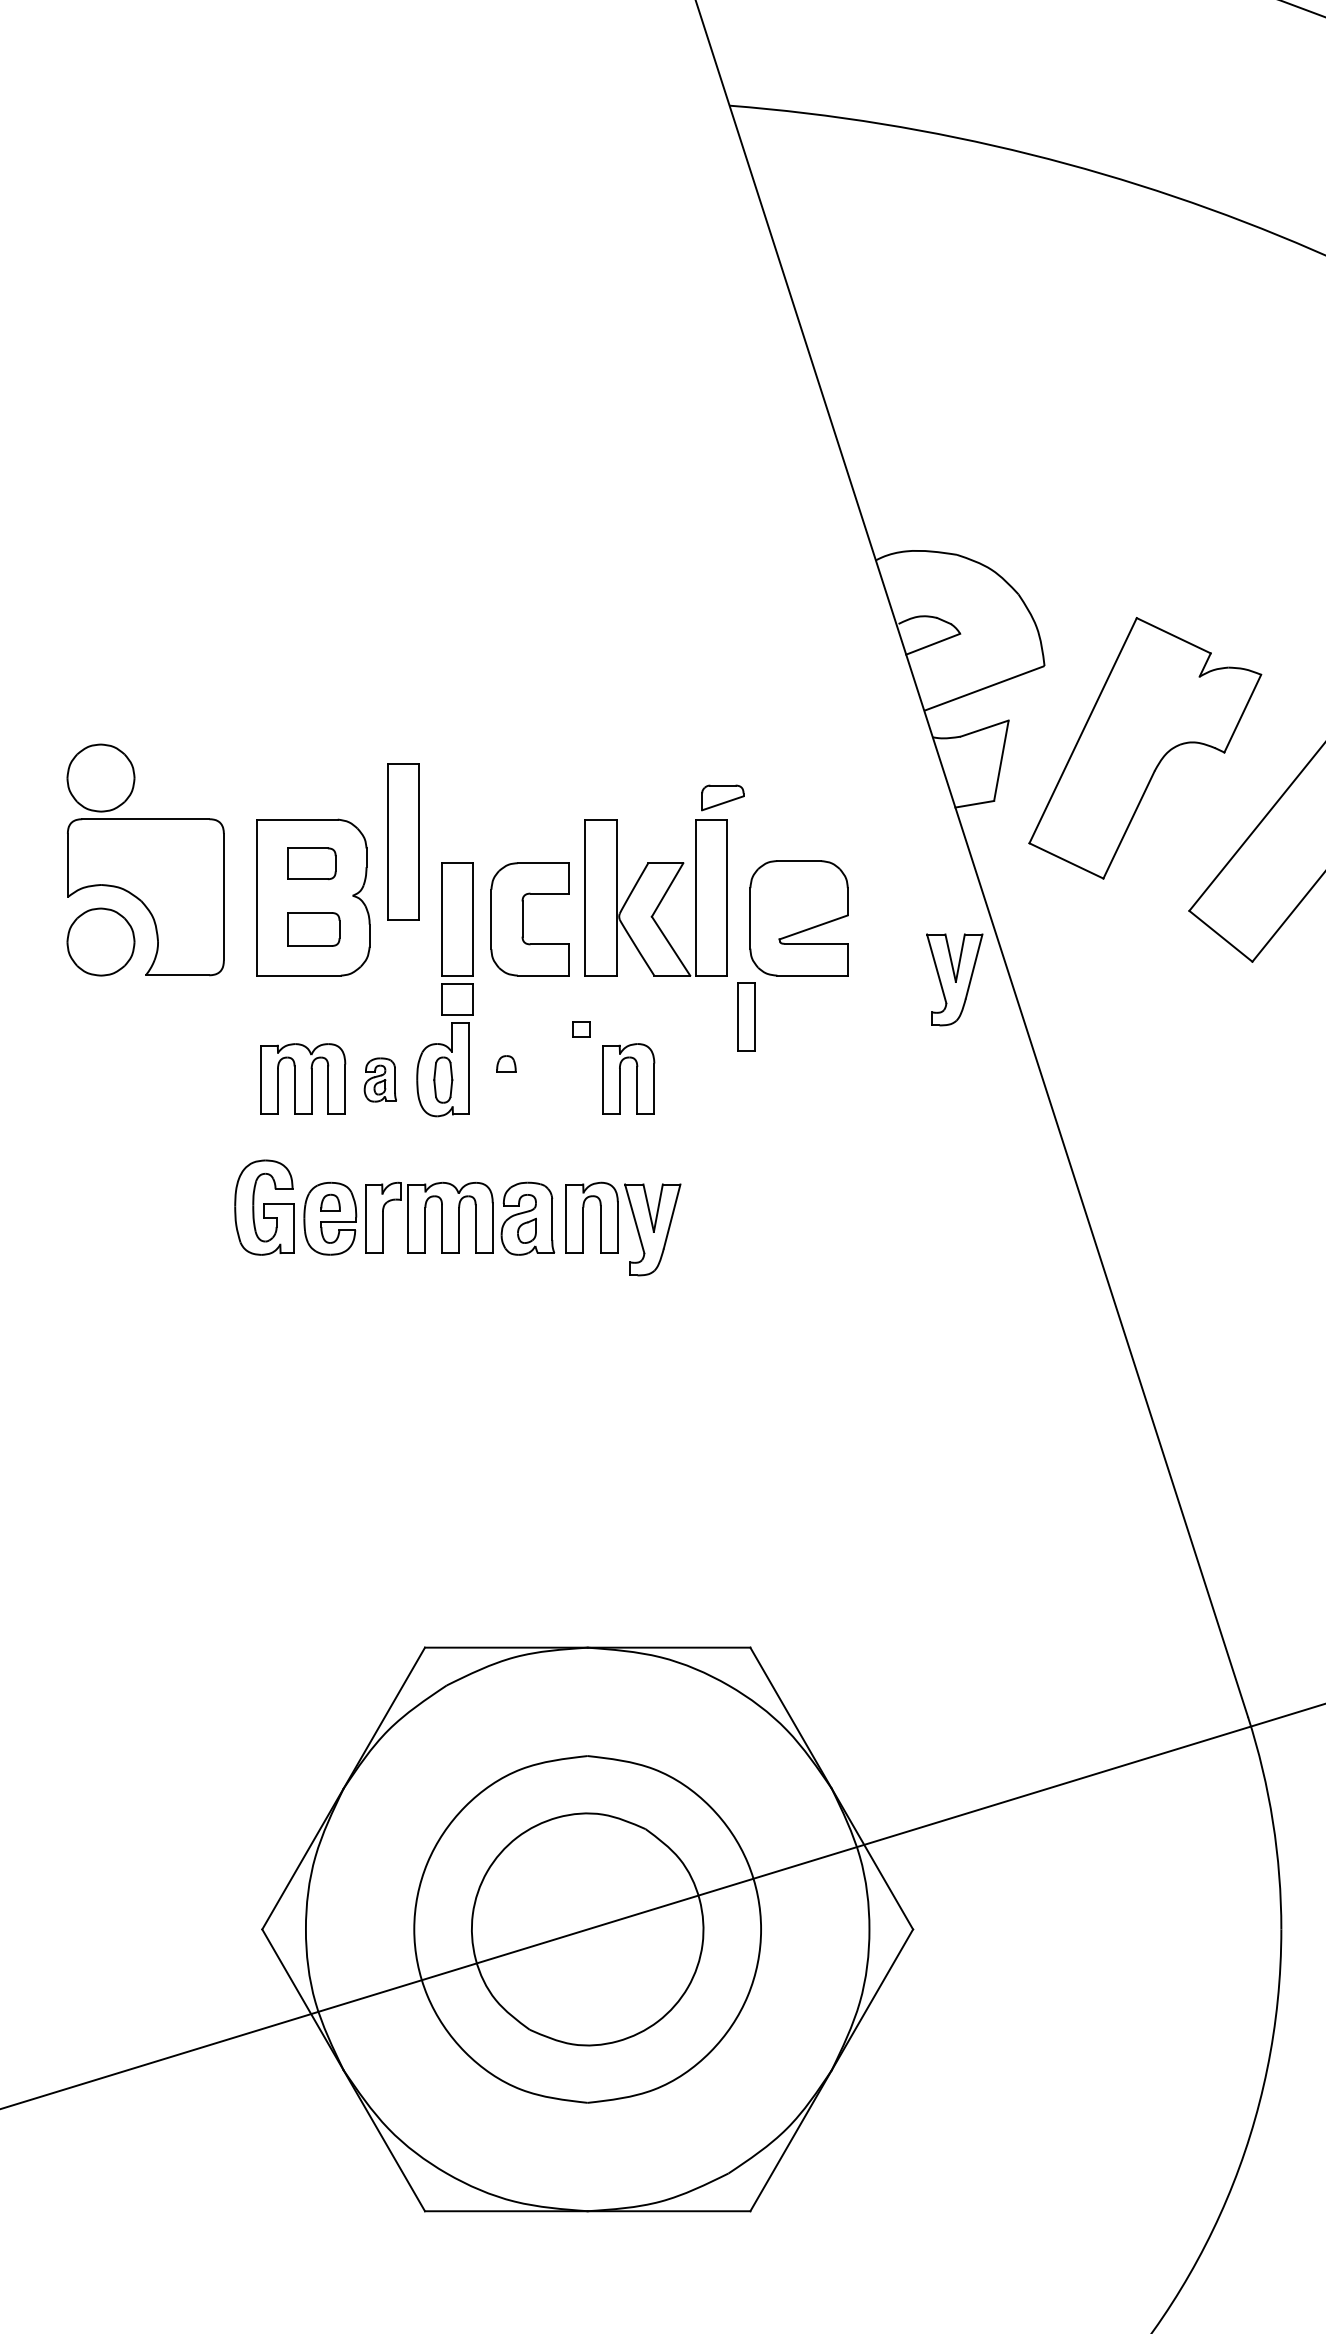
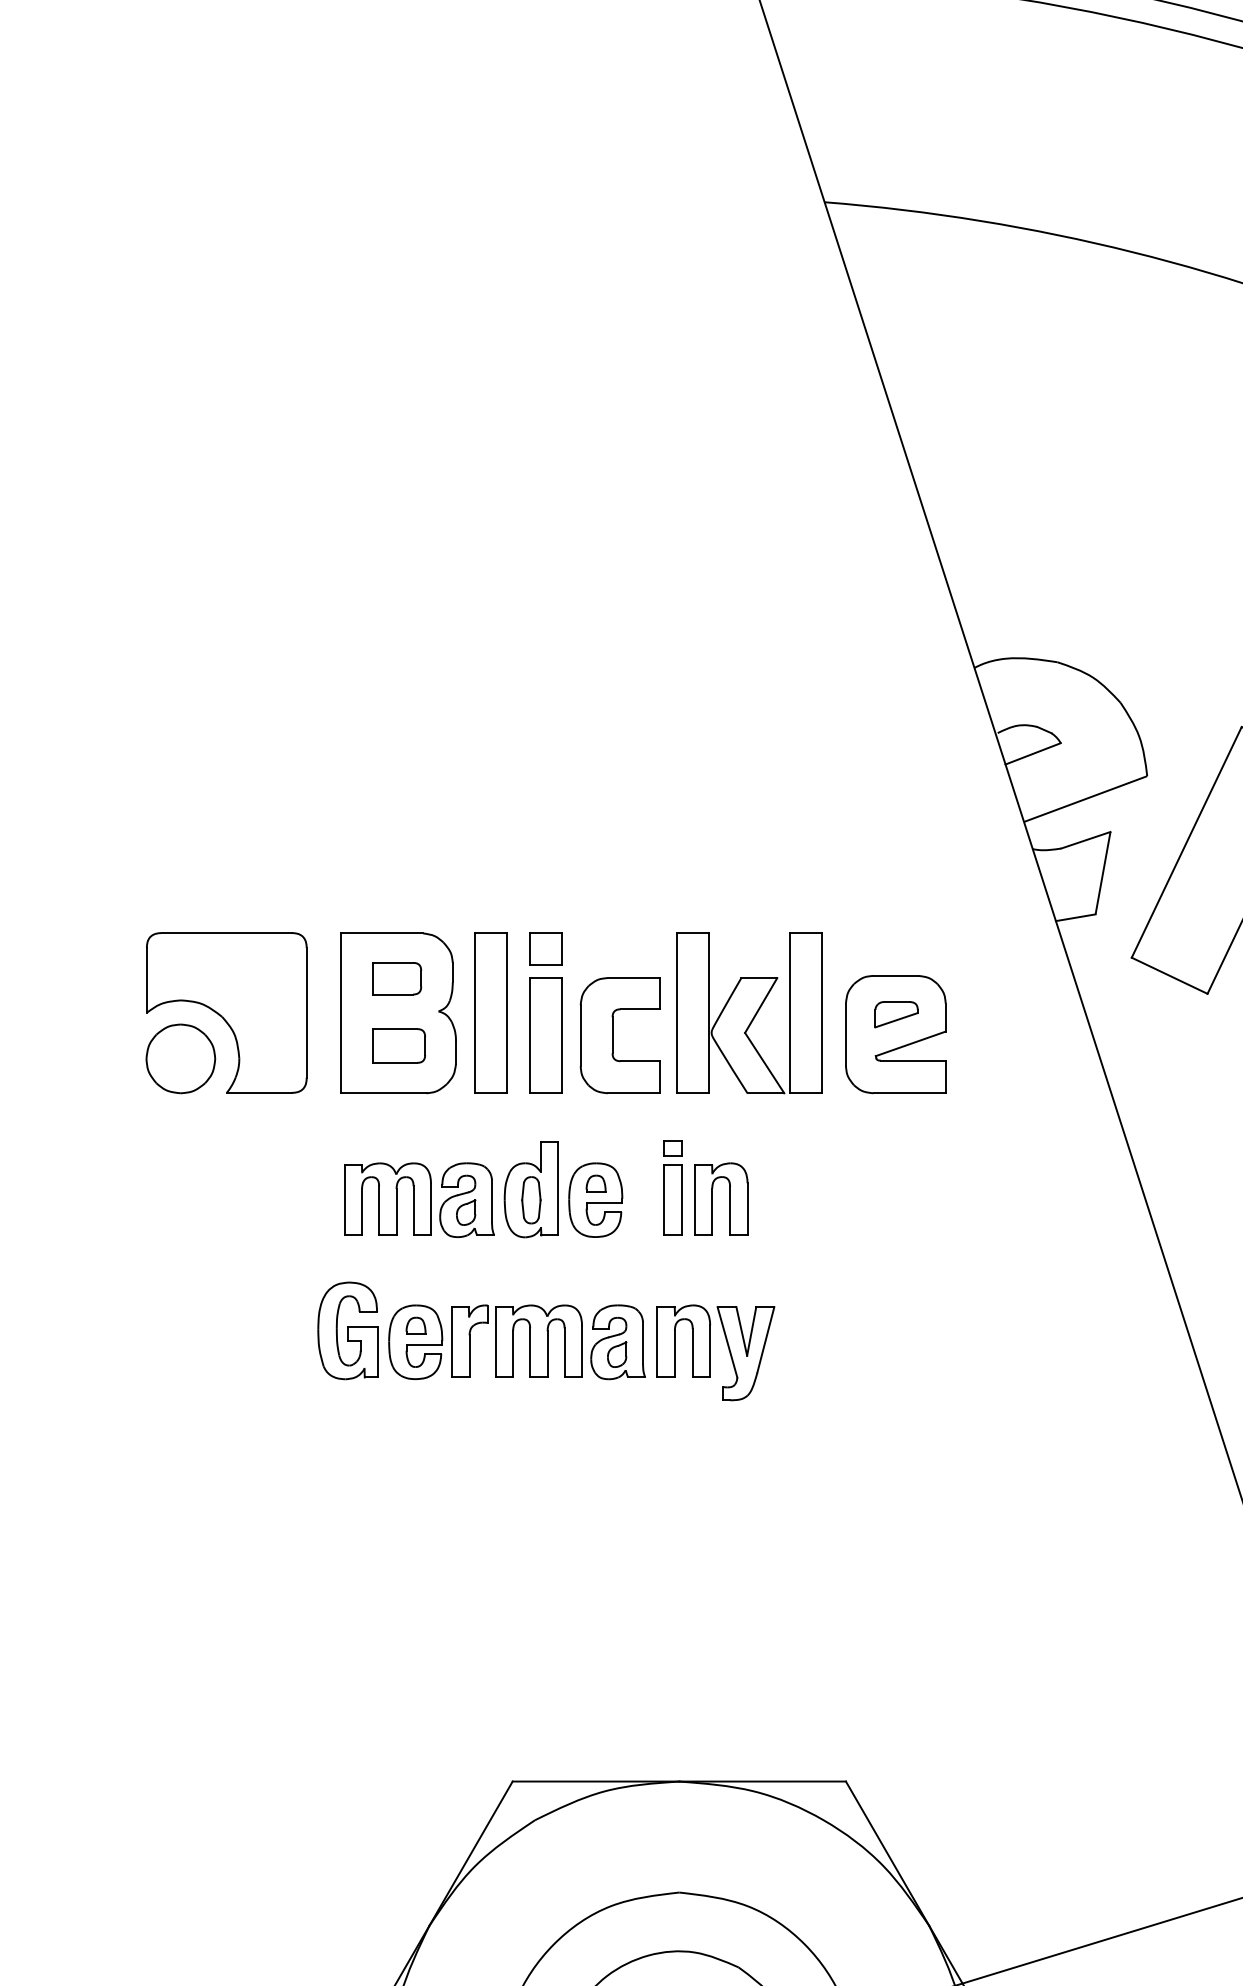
part: (100, 777) -> (180, 890), removed
part: (722, 797) -> (896, 1014), moved
part: (403, 841) -> (490, 1013), moved
part: (954, 979) -> (1055, 1097), removed
part: (457, 999) -> (545, 949), moved
part: (746, 1016) -> (672, 1199), moved
part: (380, 1079) -> (467, 1199), size x1.67
part: (505, 1079) -> (595, 1199), added

